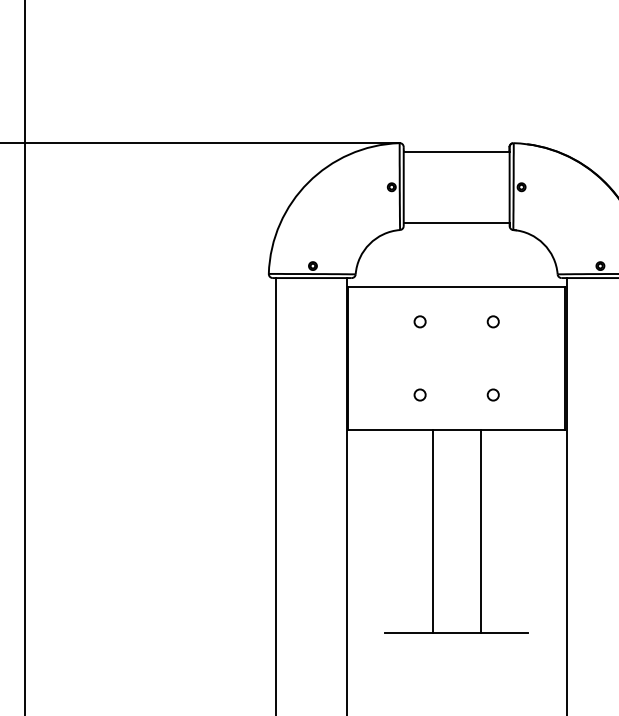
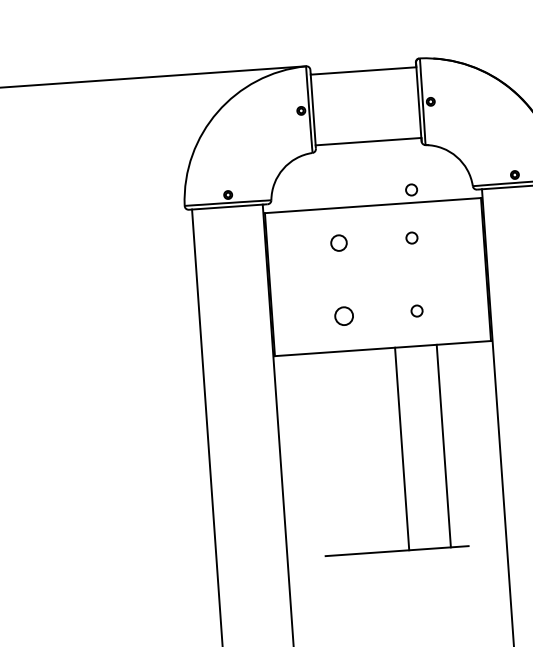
circle: (495, 273) -> (410, 189), added
circle: (419, 321) -> (338, 242), size x1.4
circle: (419, 394) -> (343, 315), size x1.6
line: (432, 531) -> (401, 448), moved
line: (480, 531) -> (443, 446), moved

